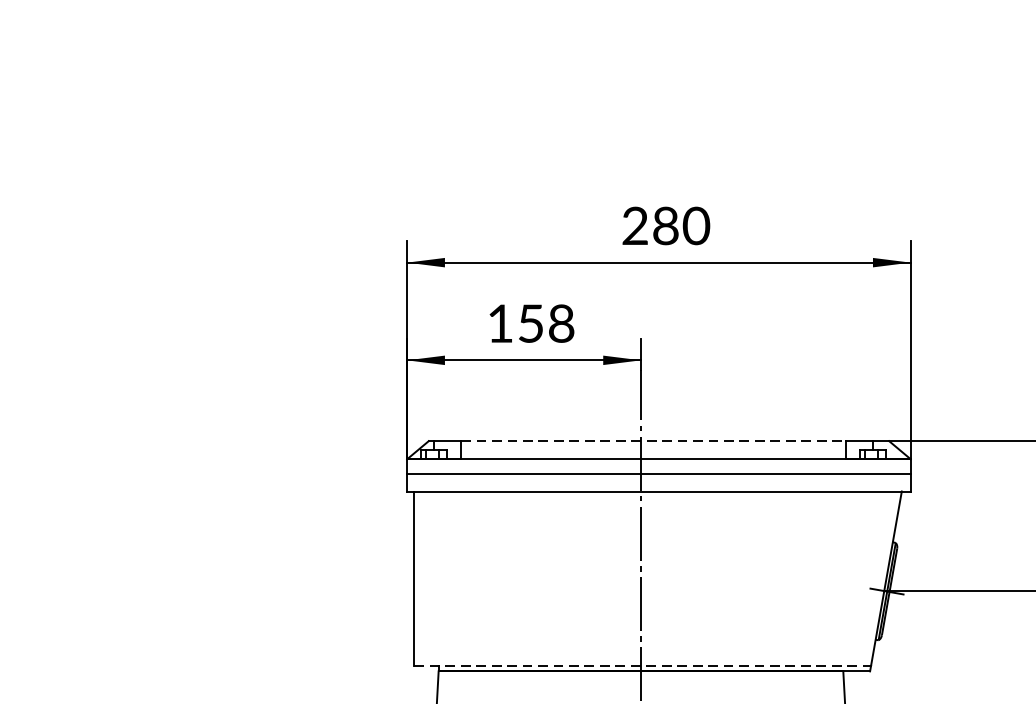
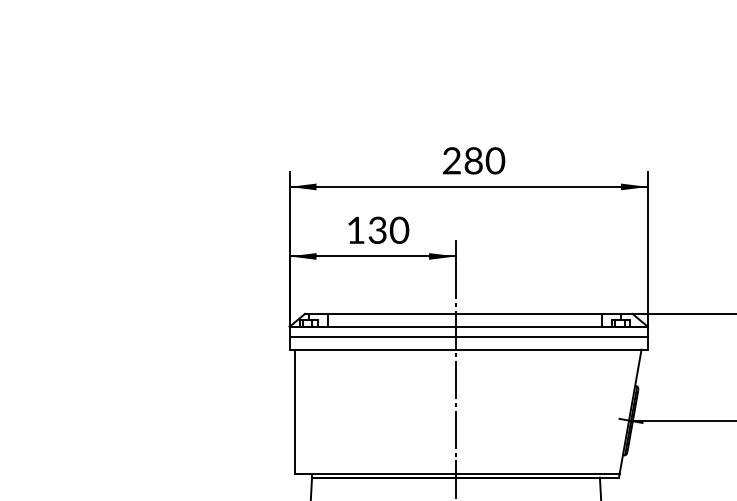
text: (546, 322) -> (388, 229), 158 -> 130
line: (652, 440) -> (464, 313), dashed -> solid
line: (643, 665) -> (457, 473), dashed -> solid

